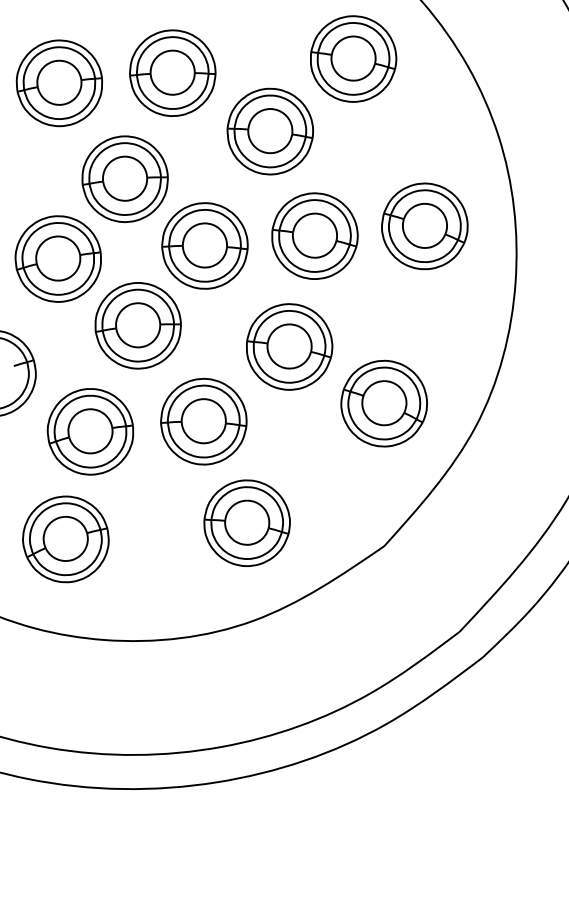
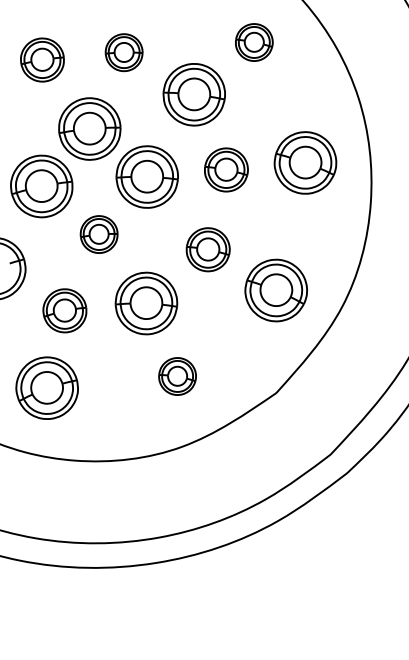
part: (353, 58) -> (254, 42), size x0.6
part: (172, 72) -> (123, 52), size x0.6
part: (58, 83) -> (41, 60), size x0.7
part: (314, 235) -> (226, 169), size x0.7
part: (137, 325) -> (98, 234), size x0.6
part: (289, 346) -> (208, 249), size x0.7
part: (90, 431) -> (64, 310), size x0.7
part: (246, 522) -> (177, 376), size x0.6

